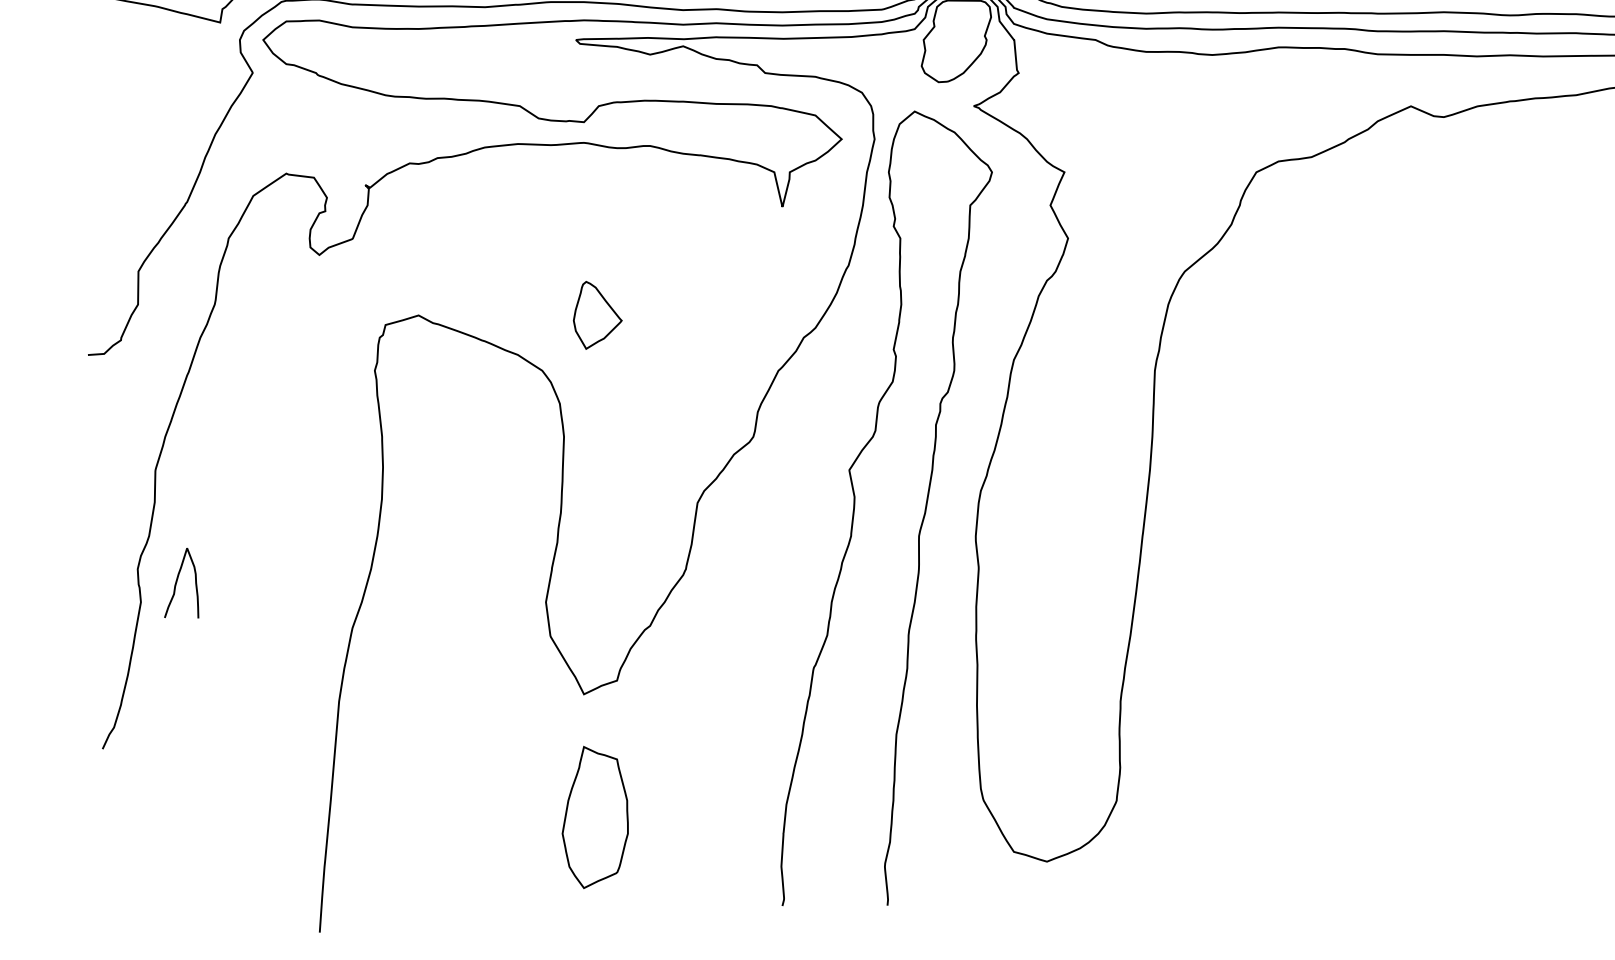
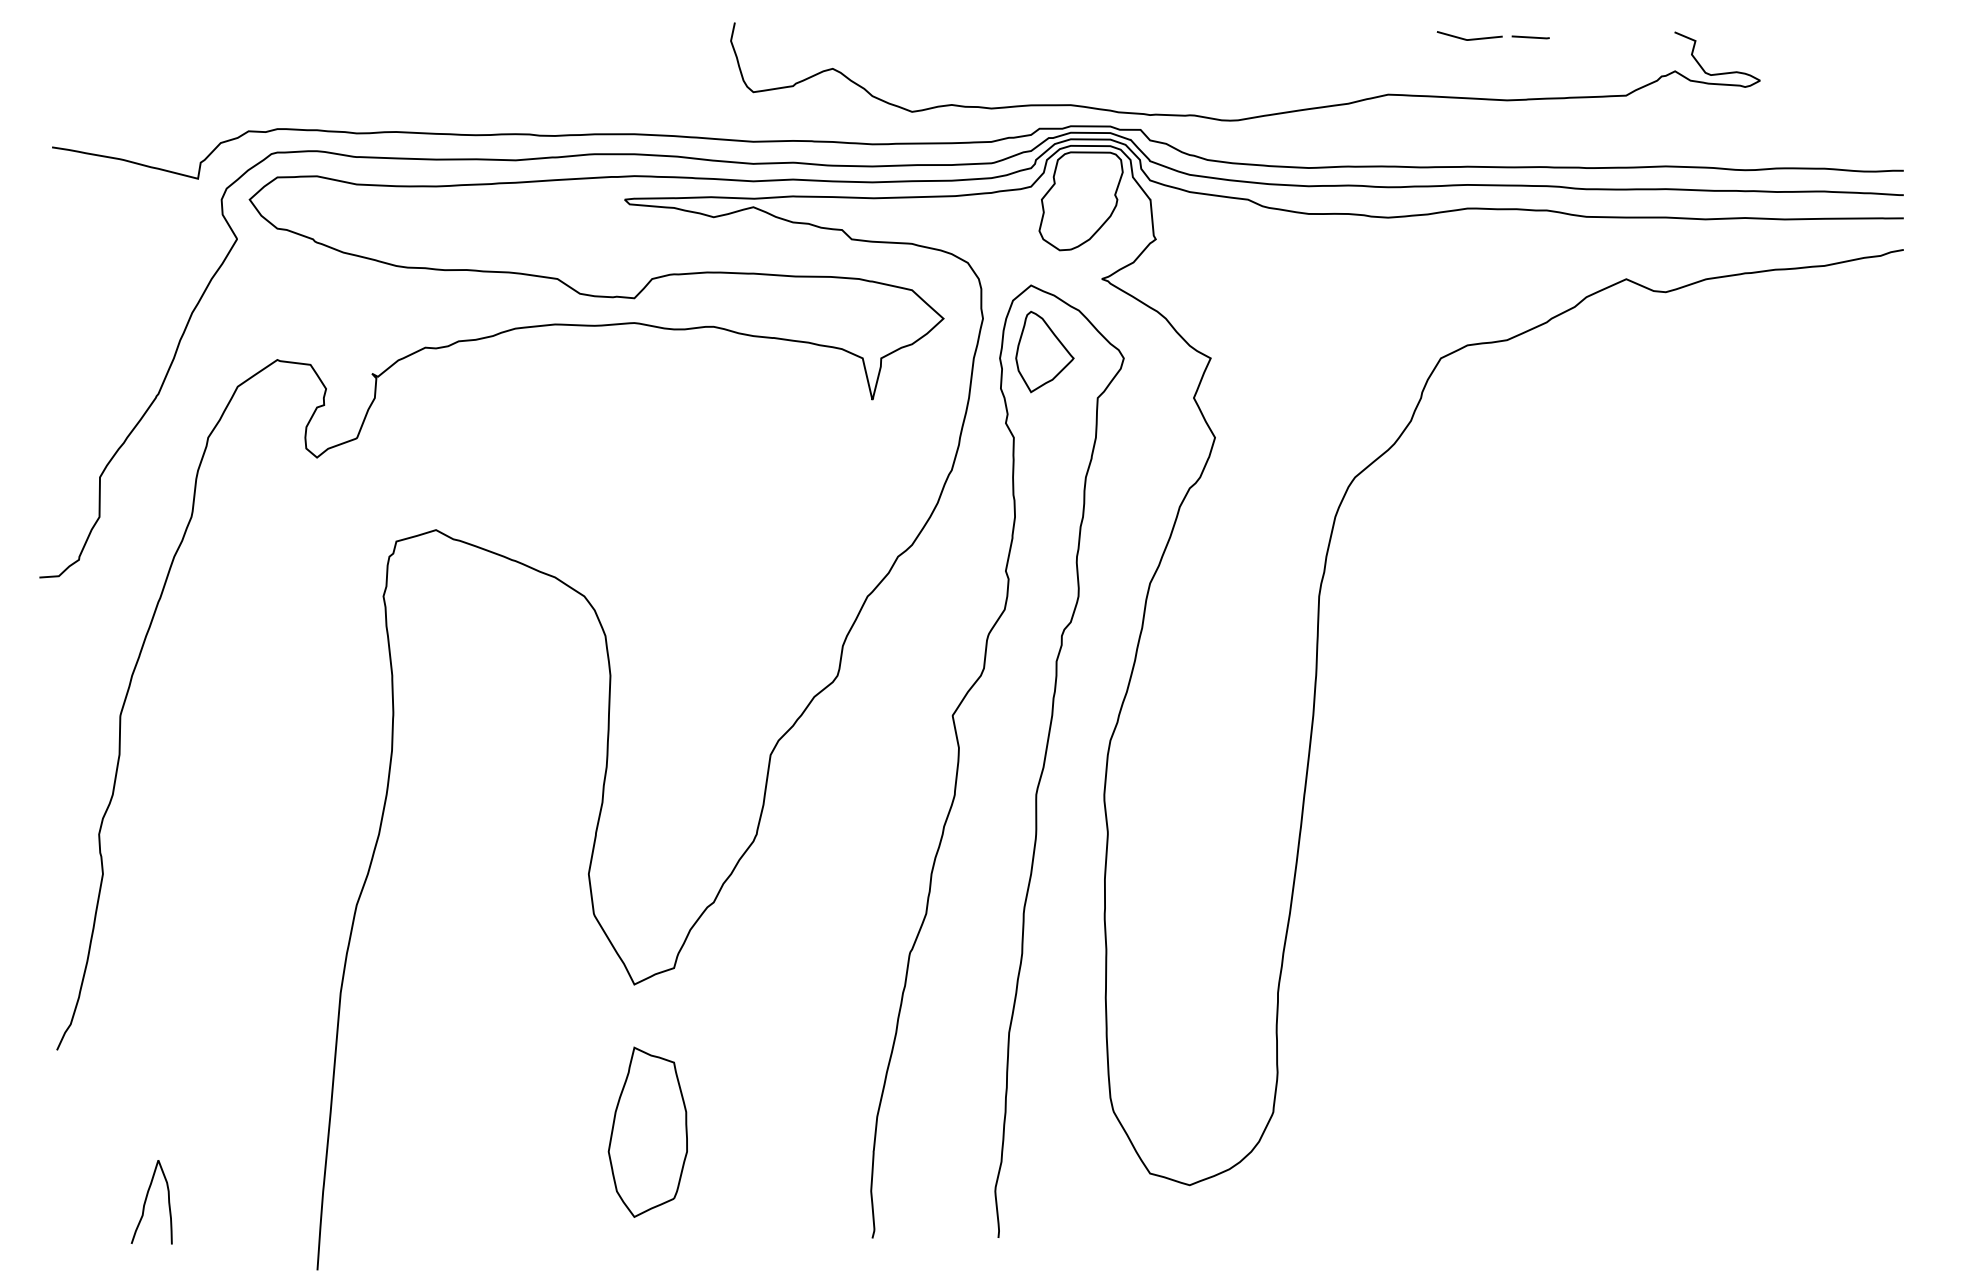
part: (597, 314) -> (1044, 351), moved
curve: (177, 582) -> (146, 1201), moved

